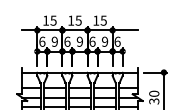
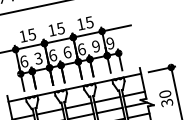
text: (54, 41) -> (38, 58), 9 -> 3
text: (79, 41) -> (66, 52), 9 -> 6
text: (117, 41) -> (110, 43), 6 -> 9

